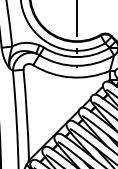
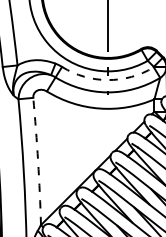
arc: (76, 57) -> (107, 80), solid -> dashed
arc: (27, 115) -> (38, 161), solid -> dashed

